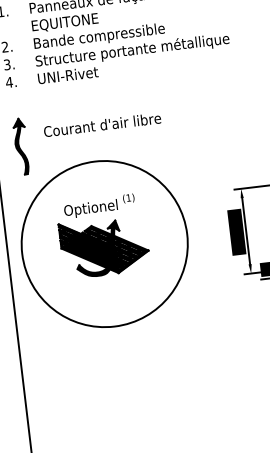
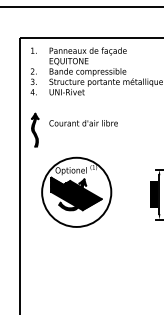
circle: (104, 242) -> (76, 191), size x0.71

